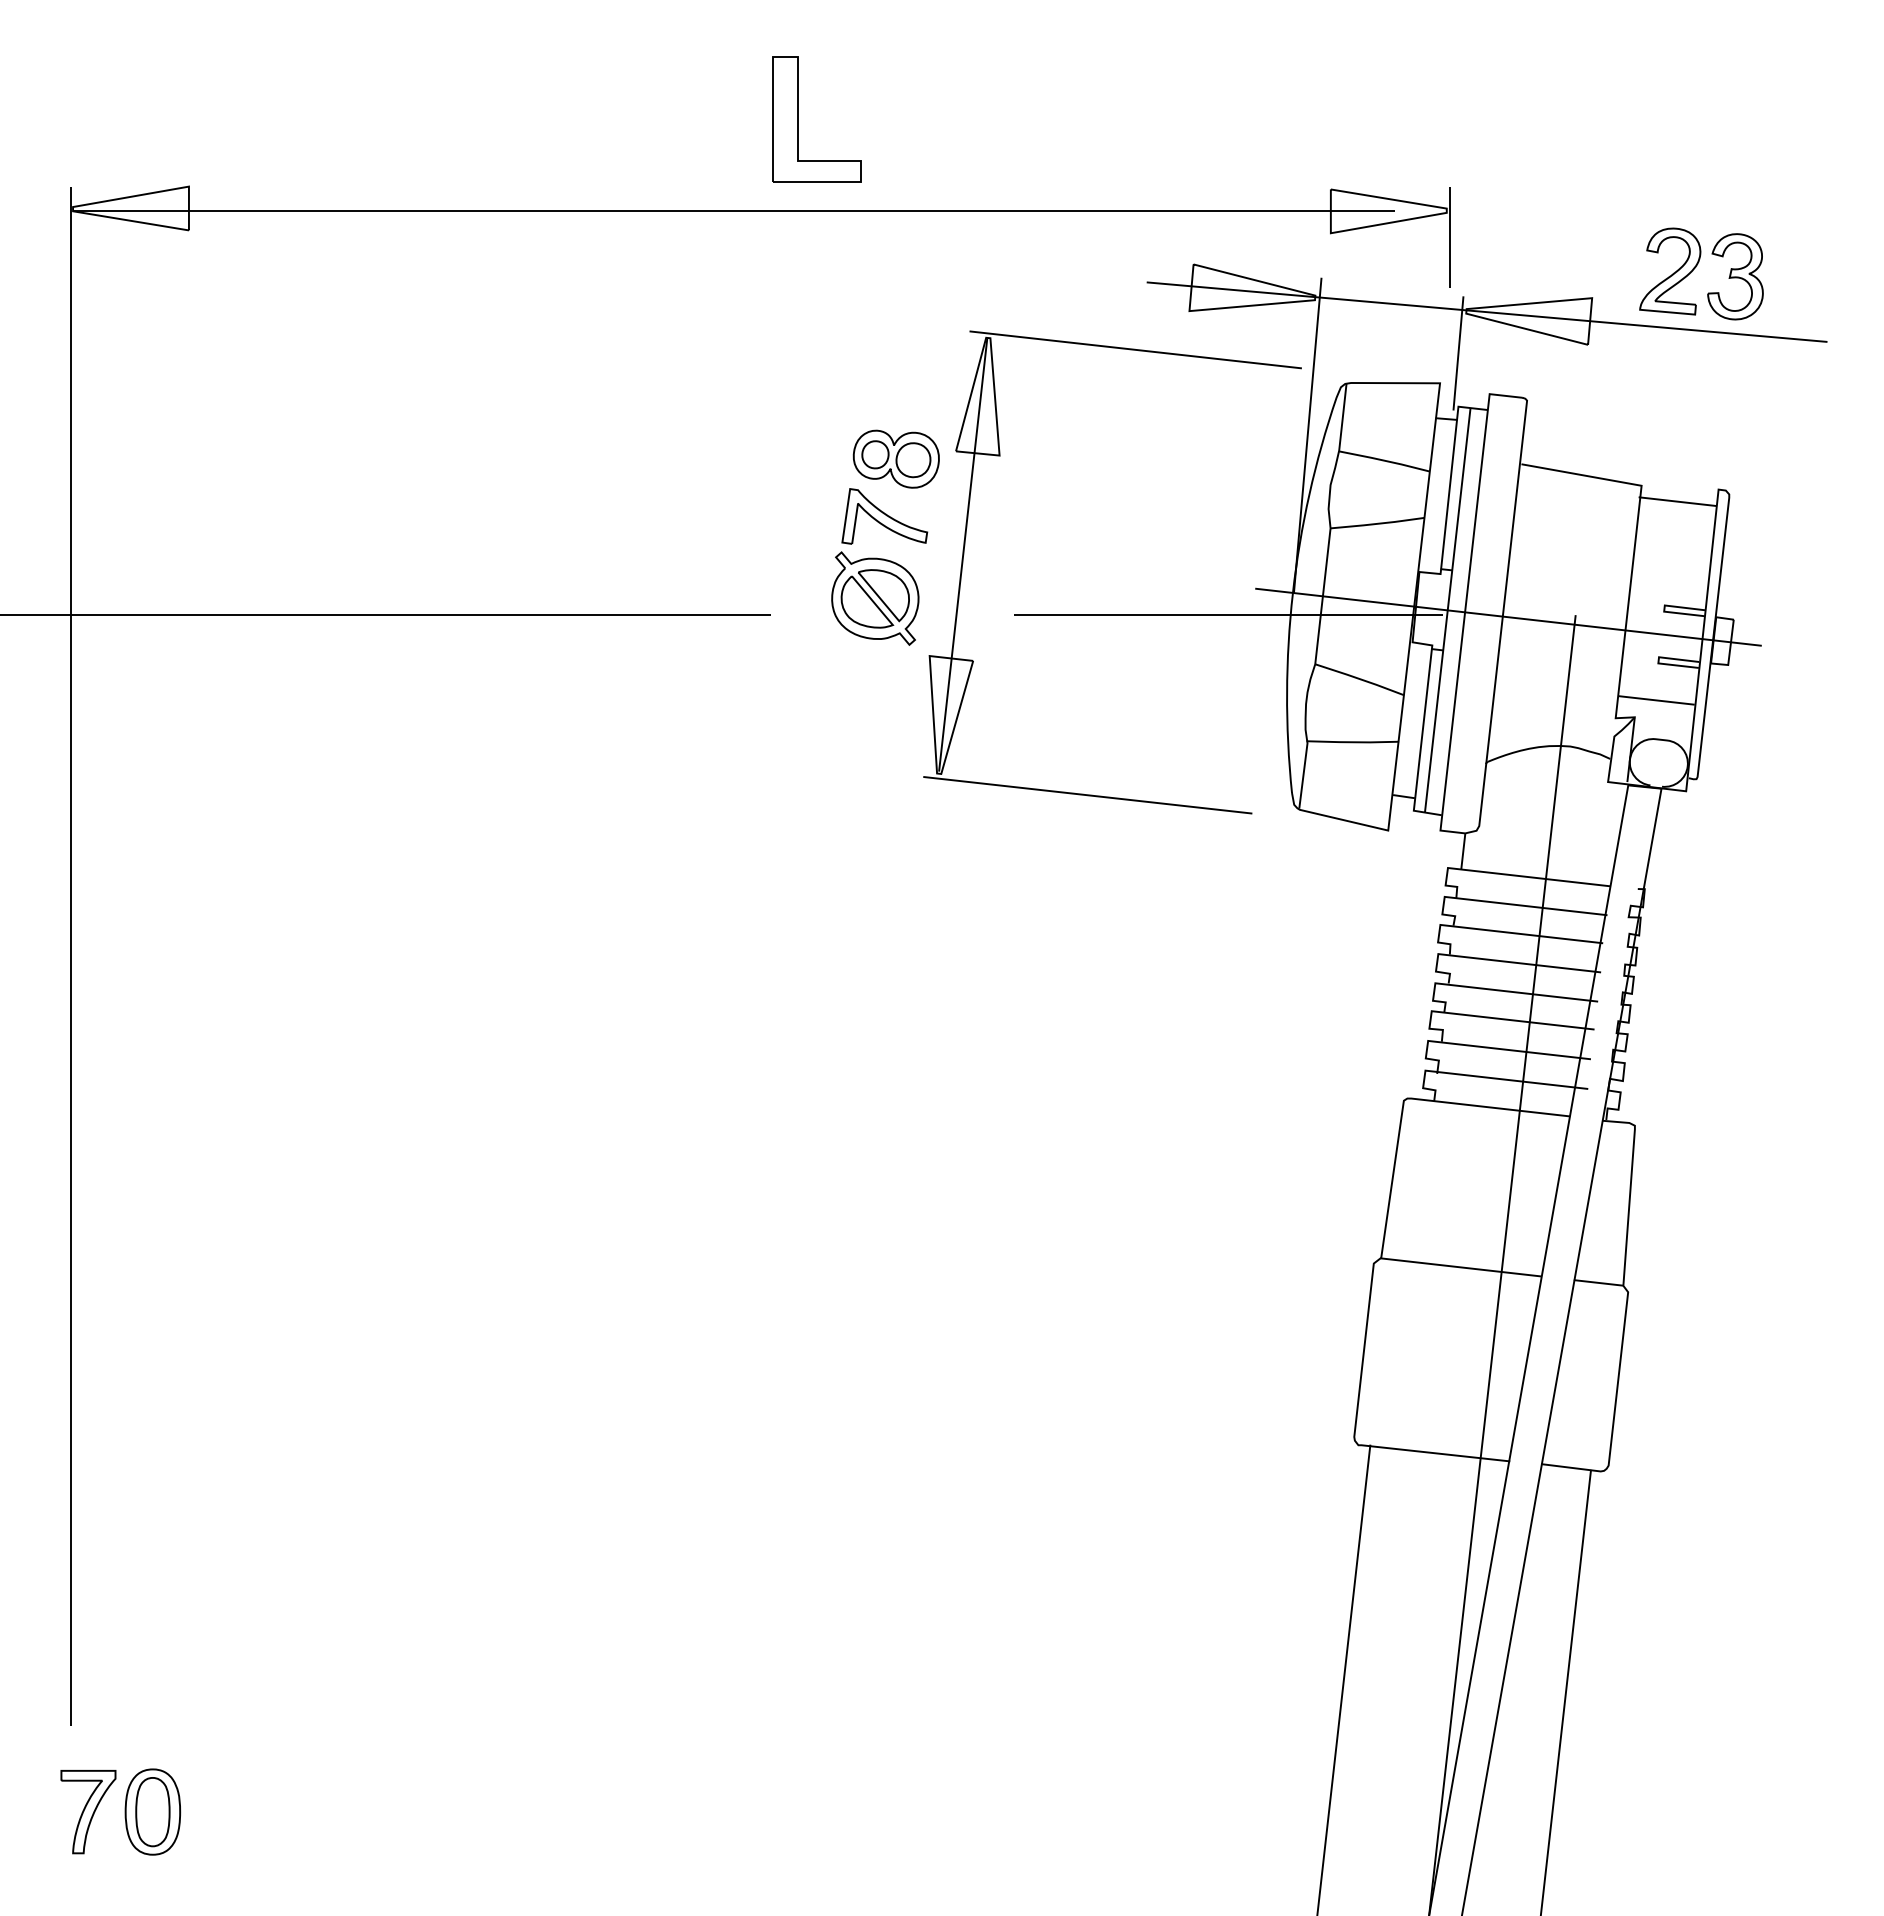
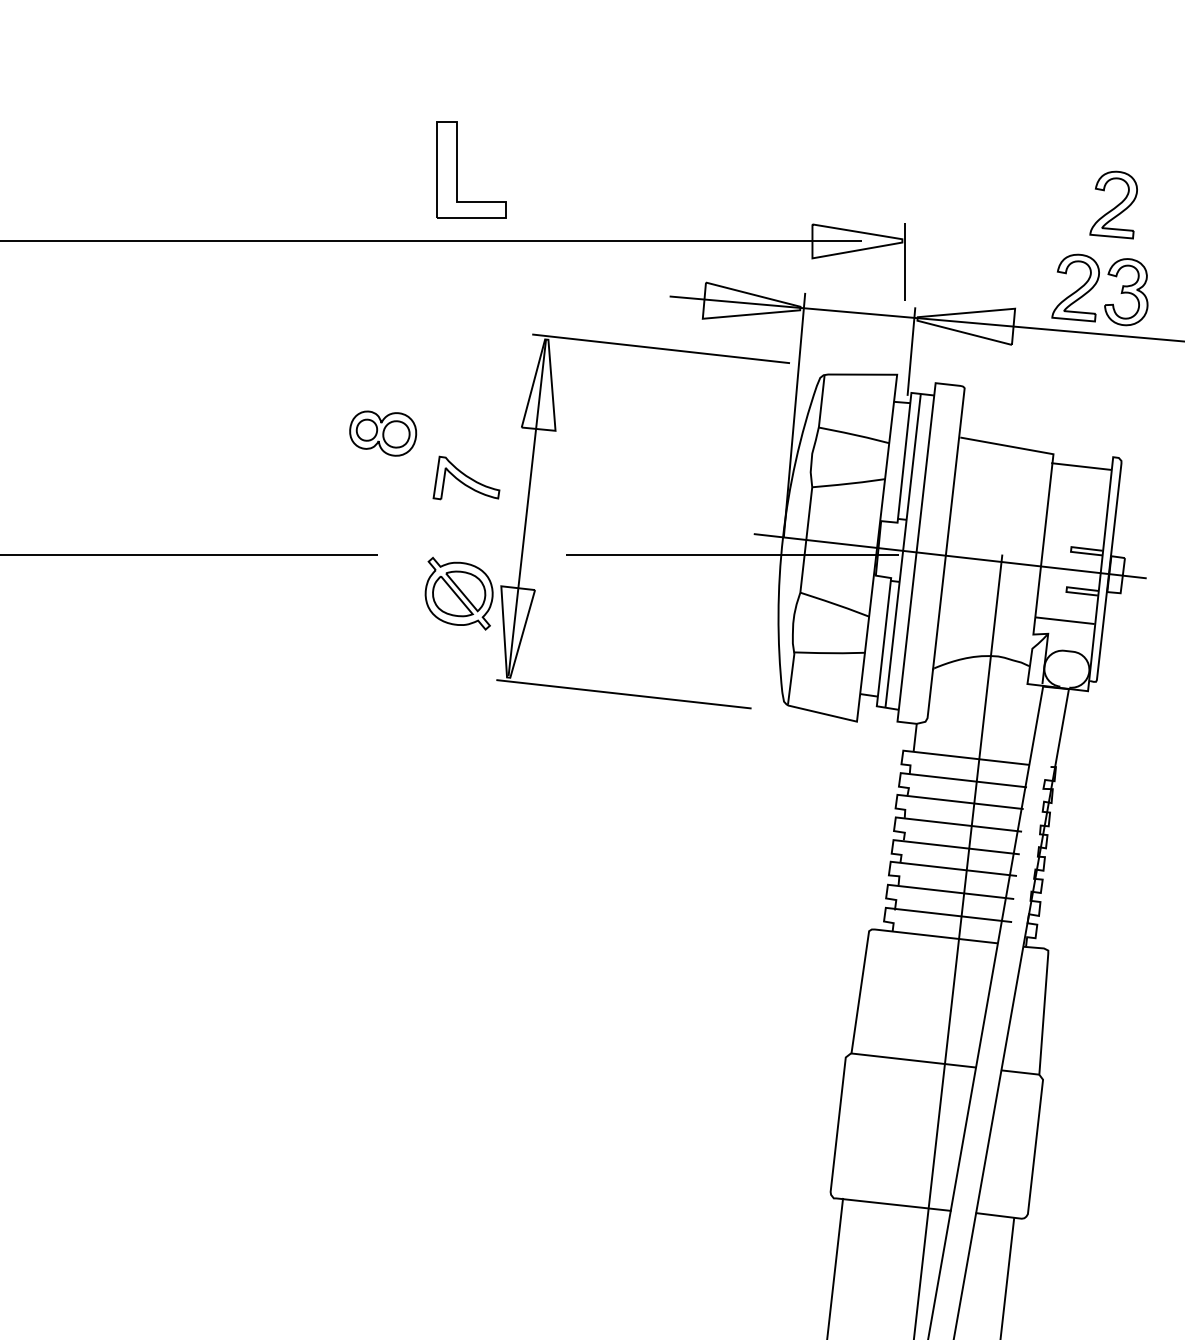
part: (798, 119) -> (456, 170), moved
part: (1719, 164) -> (1113, 205), added
part: (895, 458) -> (382, 433), moved
part: (875, 598) -> (459, 593), moved

